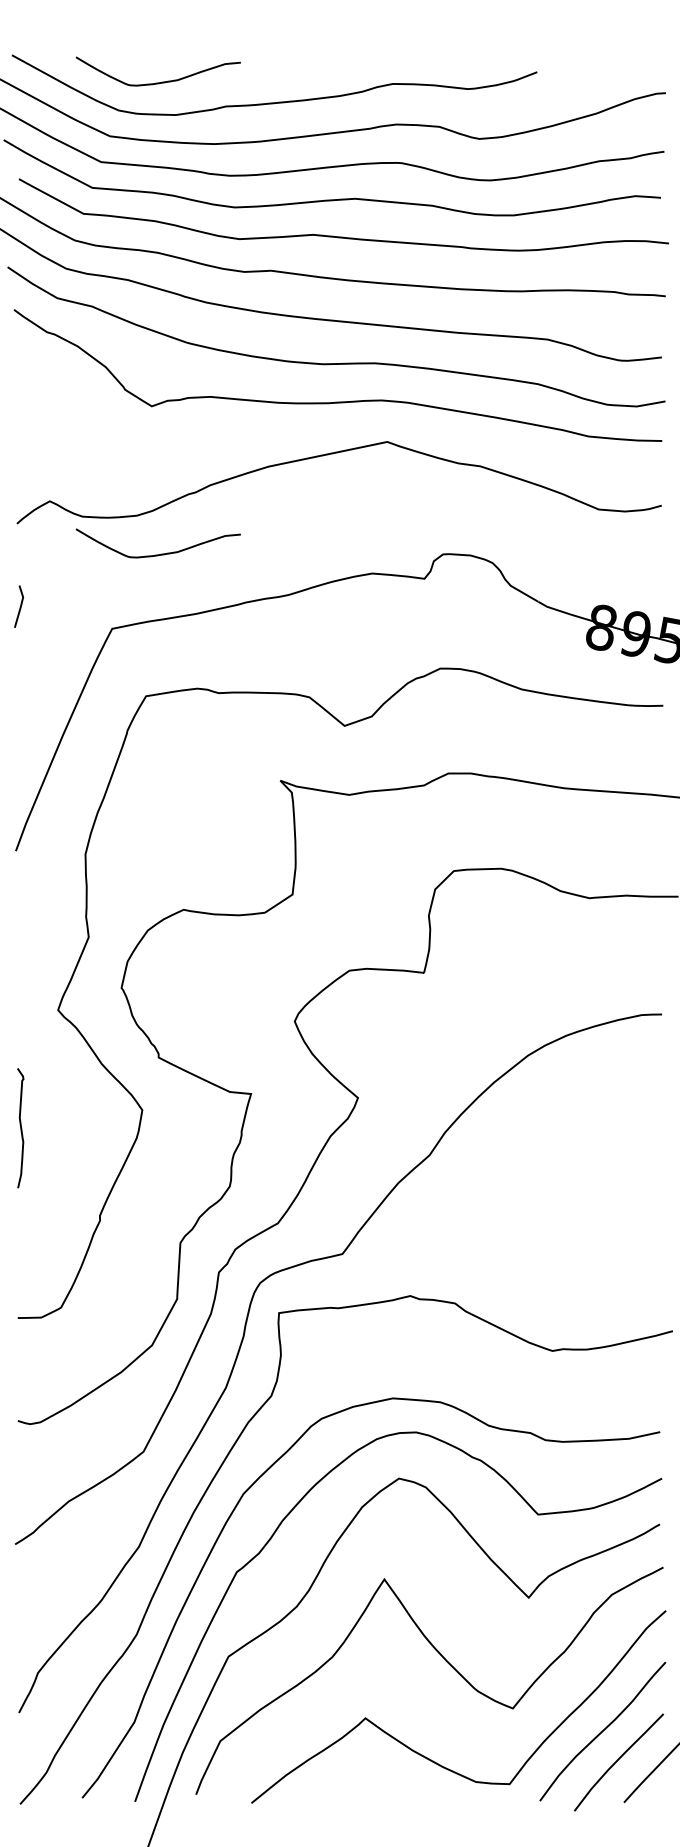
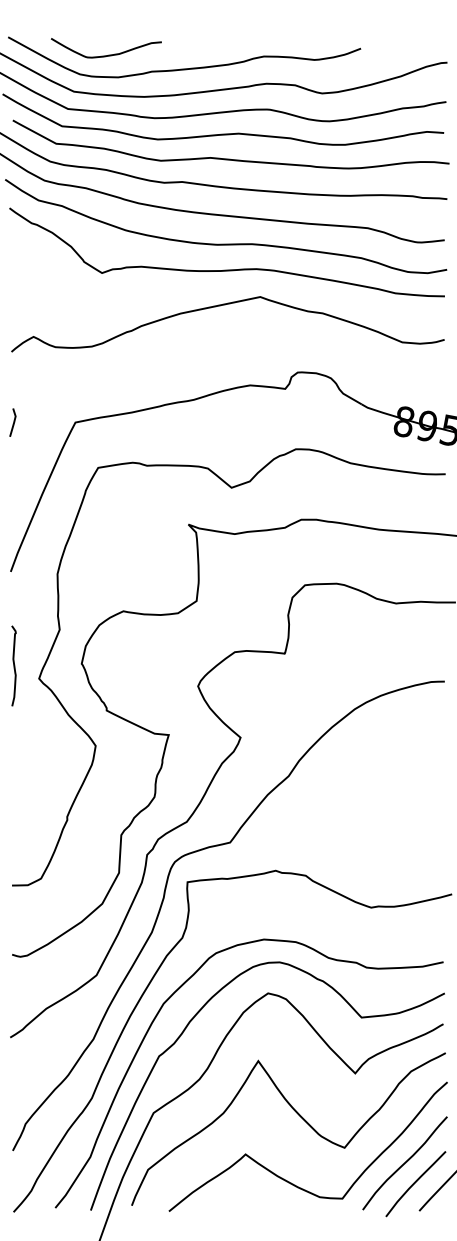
curve: (161, 552) -> (108, 371), removed
line: (19, 606) -> (13, 422), moved
curve: (19, 1127) -> (13, 665), moved

